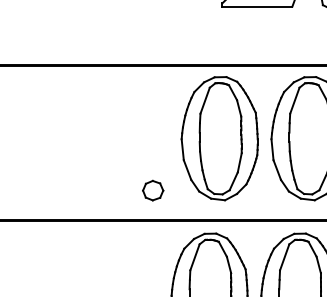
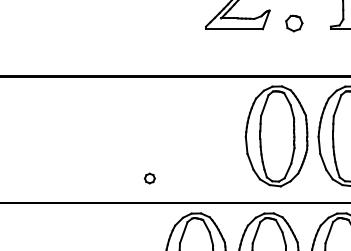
part: (219, 138) -> (203, 136), removed
part: (152, 190) -> (149, 178), size x0.6

